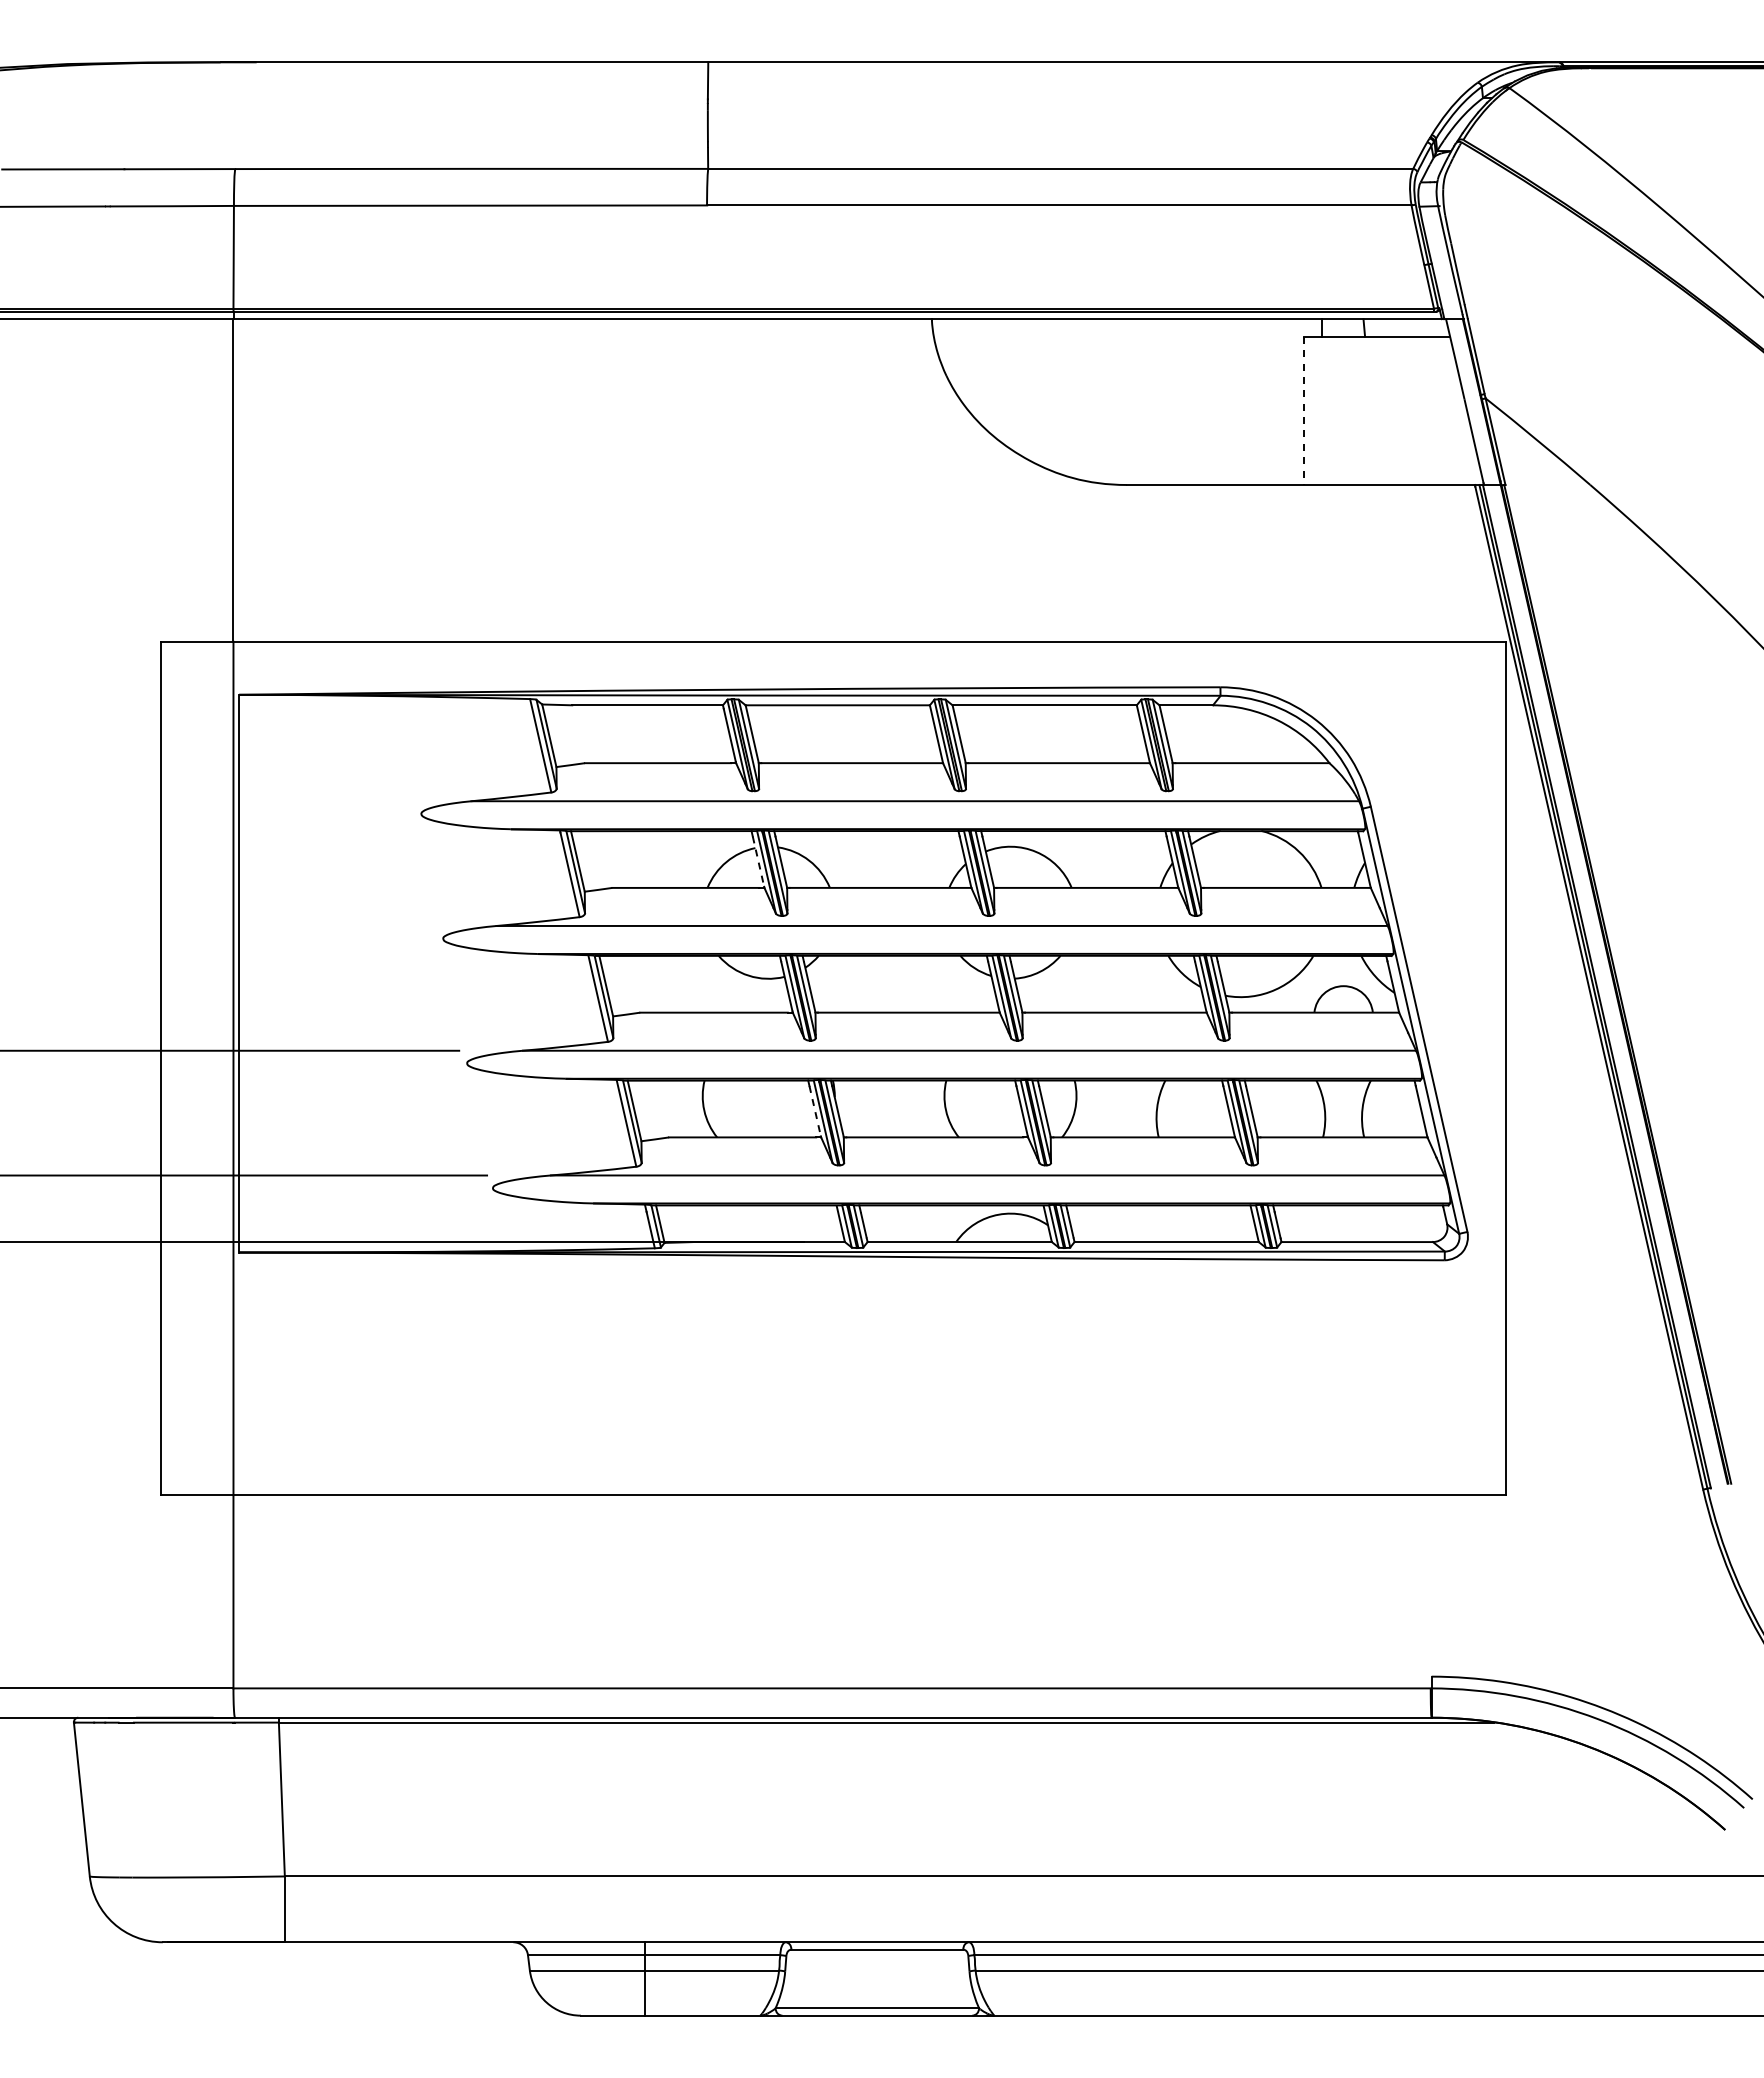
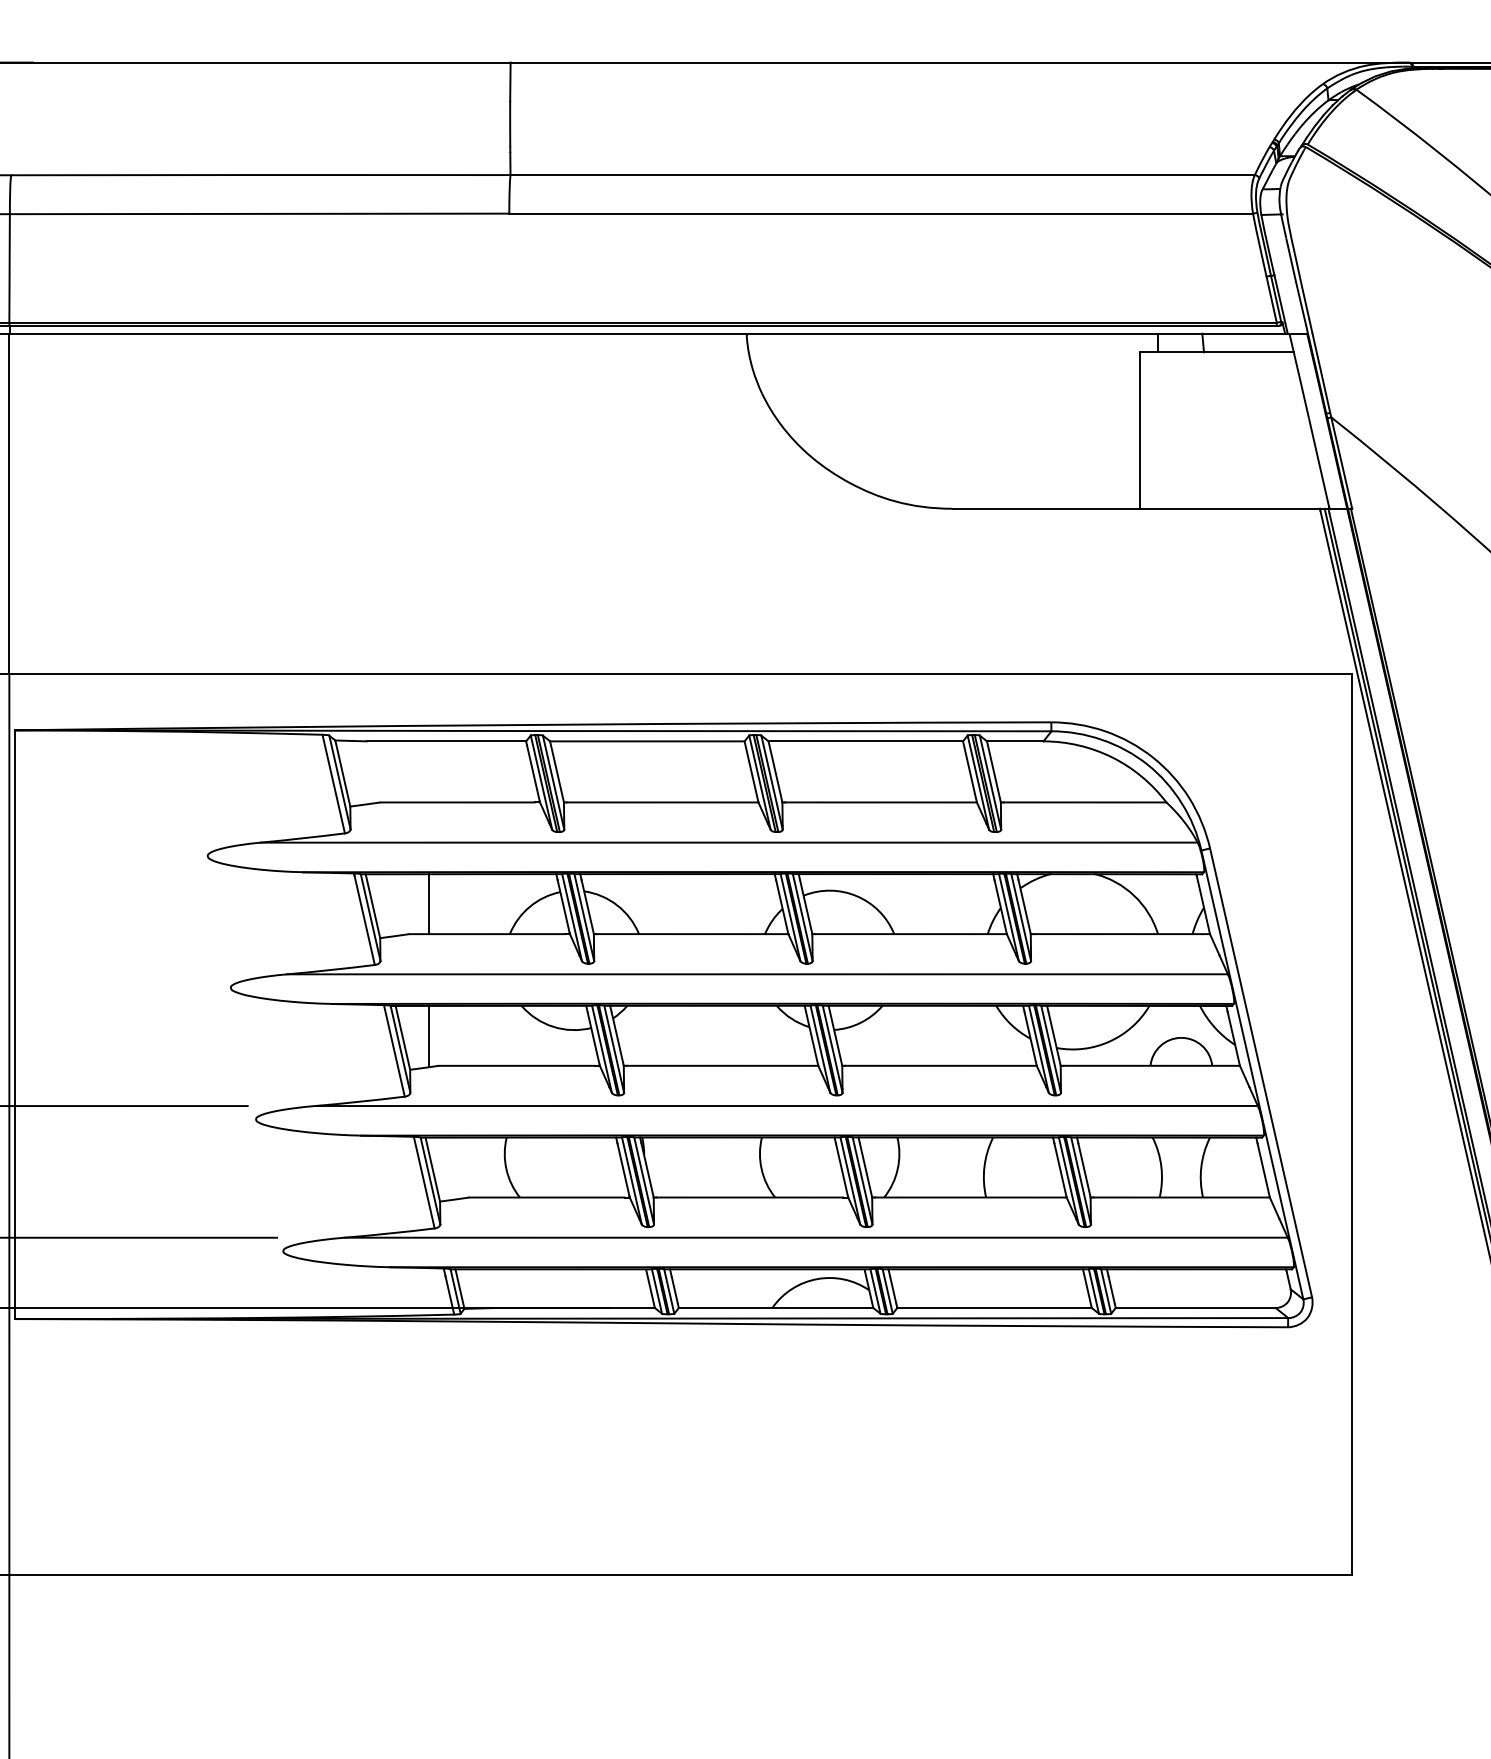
line: (1304, 411) -> (1140, 431), dashed -> solid
line: (630, 859) -> (428, 904), added
line: (758, 861) -> (563, 906), dashed -> solid
line: (630, 984) -> (428, 1036), added
line: (815, 1111) -> (623, 1170), dashed -> solid

